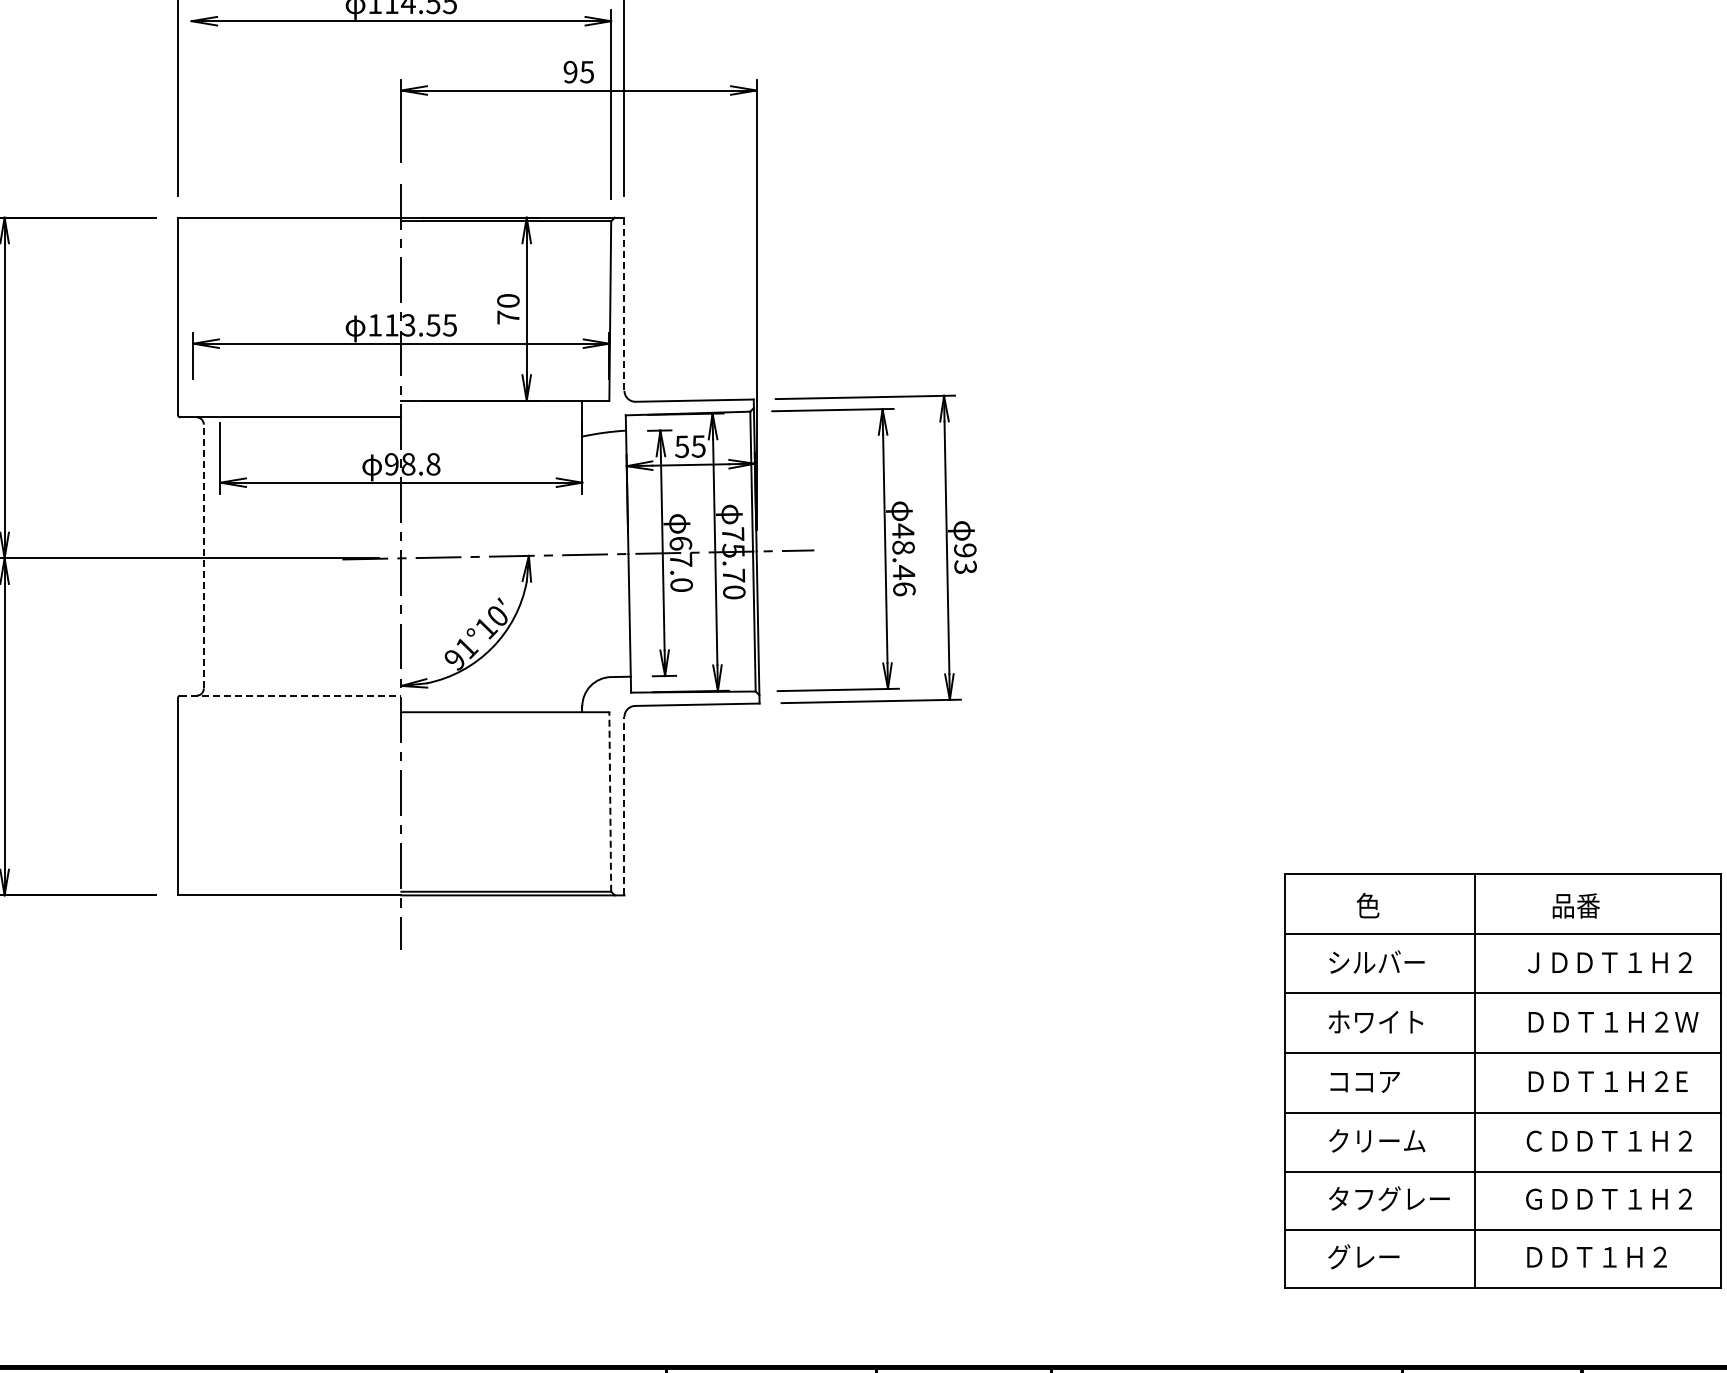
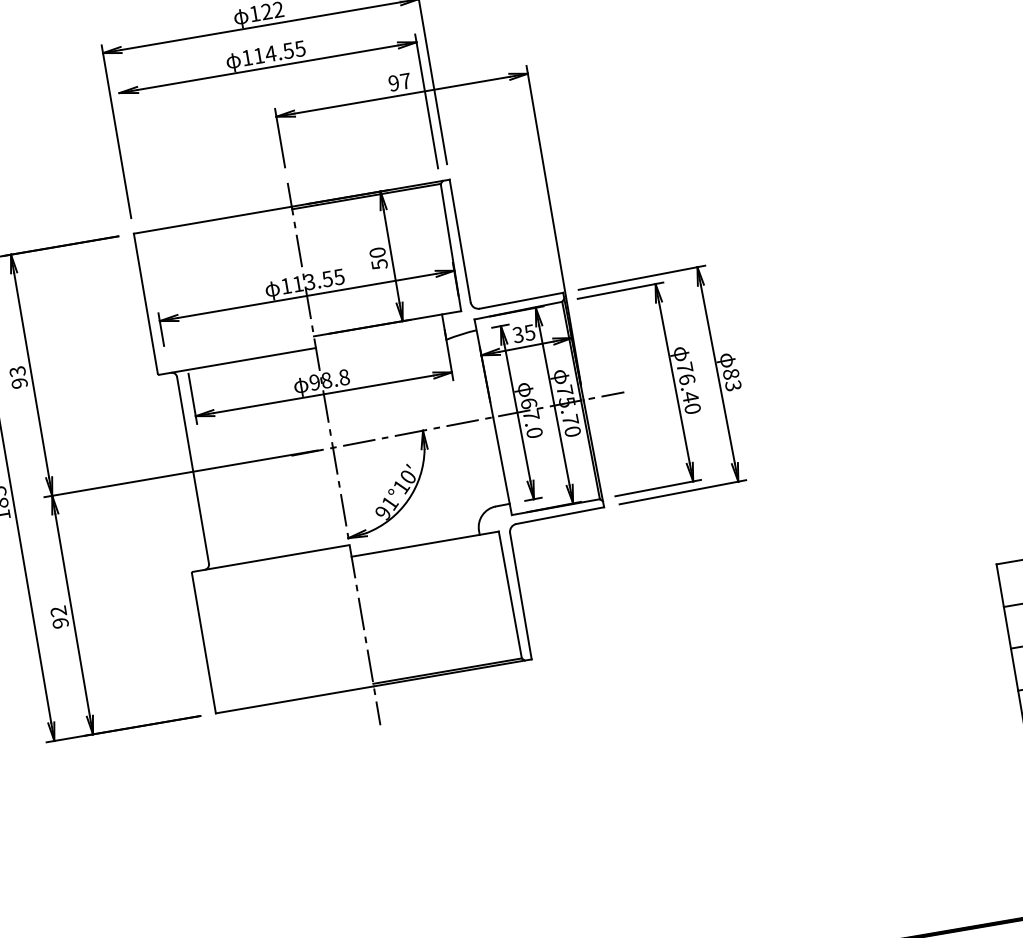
text: (587, 72) -> (405, 81), 95 -> 97
line: (624, 304) -> (460, 241), dashed -> solid
text: (508, 317) -> (379, 264), 70 -> 50
text: (681, 446) -> (517, 334), 55 -> 35
text: (965, 550) -> (731, 374), 93 -> 83
line: (203, 556) -> (192, 470), dashed -> solid
text: (903, 559) -> (688, 387), 48.46 -> 76.40
line: (290, 695) -> (271, 558), dashed -> solid
line: (610, 801) -> (510, 594), dashed -> solid
line: (624, 805) -> (520, 595), dashed -> solid

